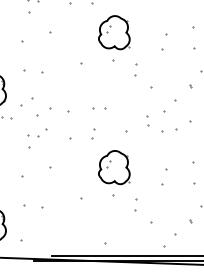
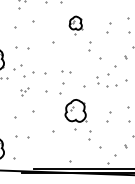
part: (114, 38) -> (75, 25), size x0.6
part: (92, 133) -> (61, 88), size x1.6
part: (36, 138) -> (24, 91), size x0.6

